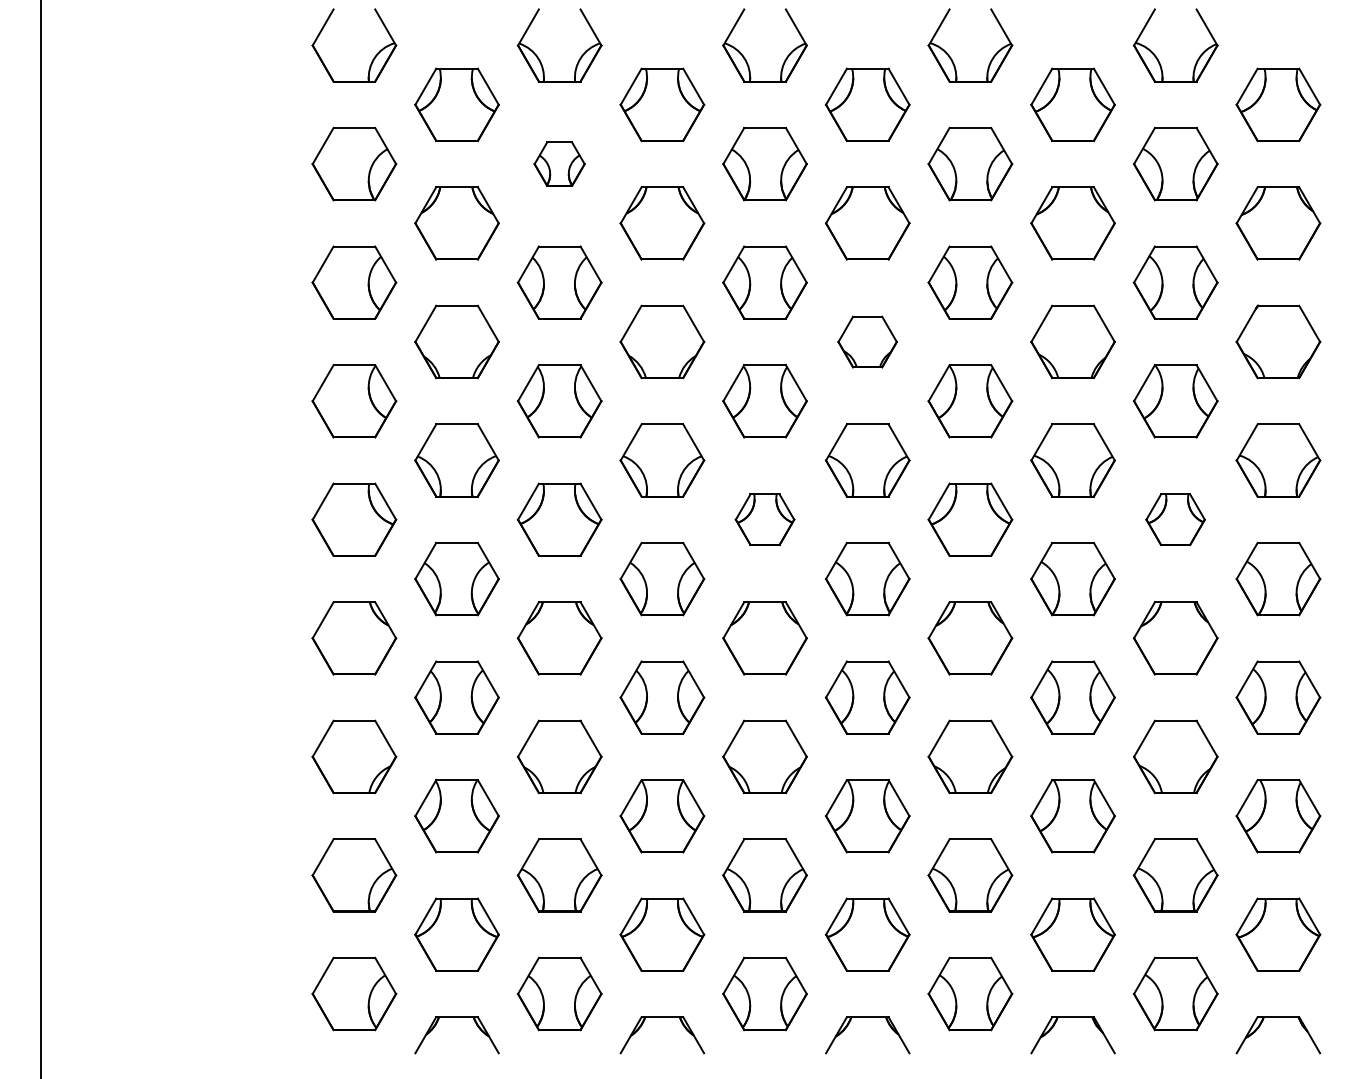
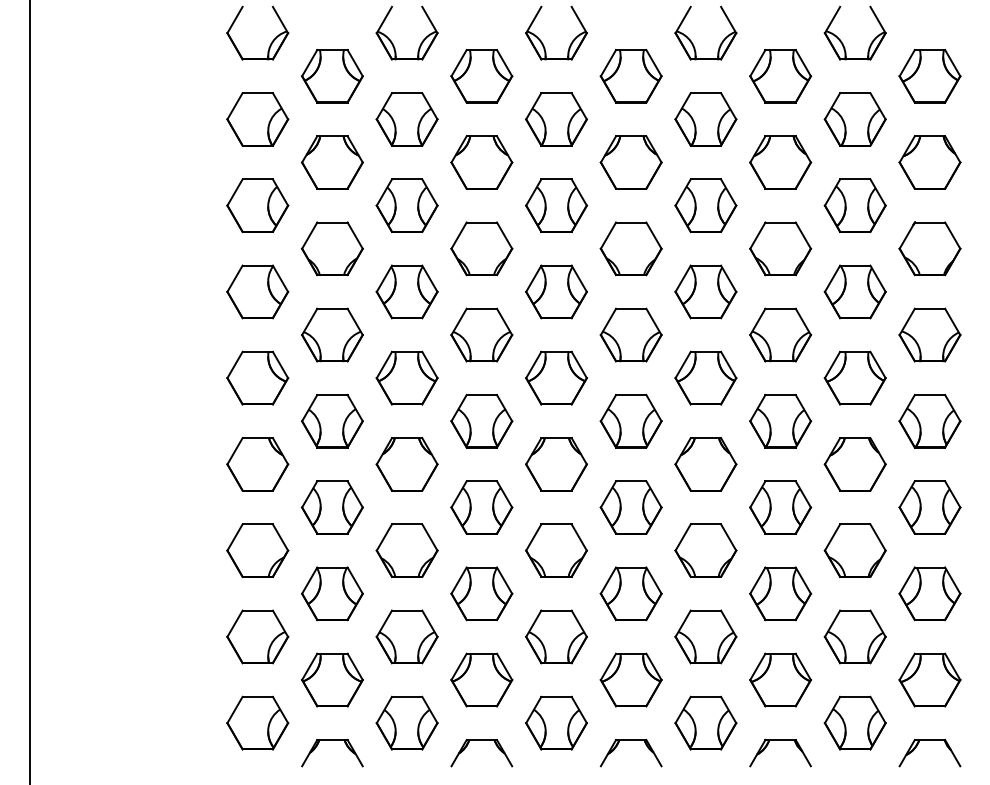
part: (558, 164) -> (406, 119), size x1.67
part: (866, 341) -> (630, 248), size x1.43
part: (765, 518) -> (556, 377), size x1.43
part: (1174, 518) -> (854, 377), size x1.43

